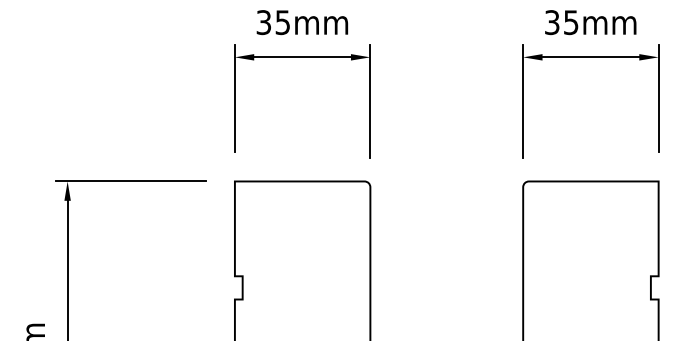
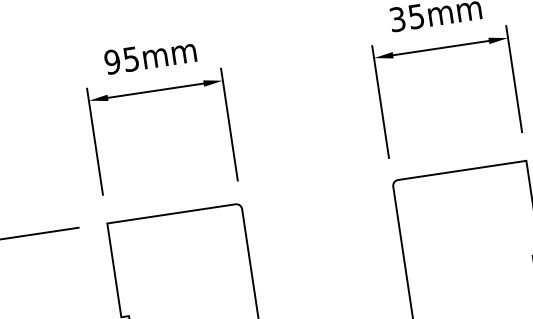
text: (263, 22) -> (112, 62), 35mm -> 95mm

